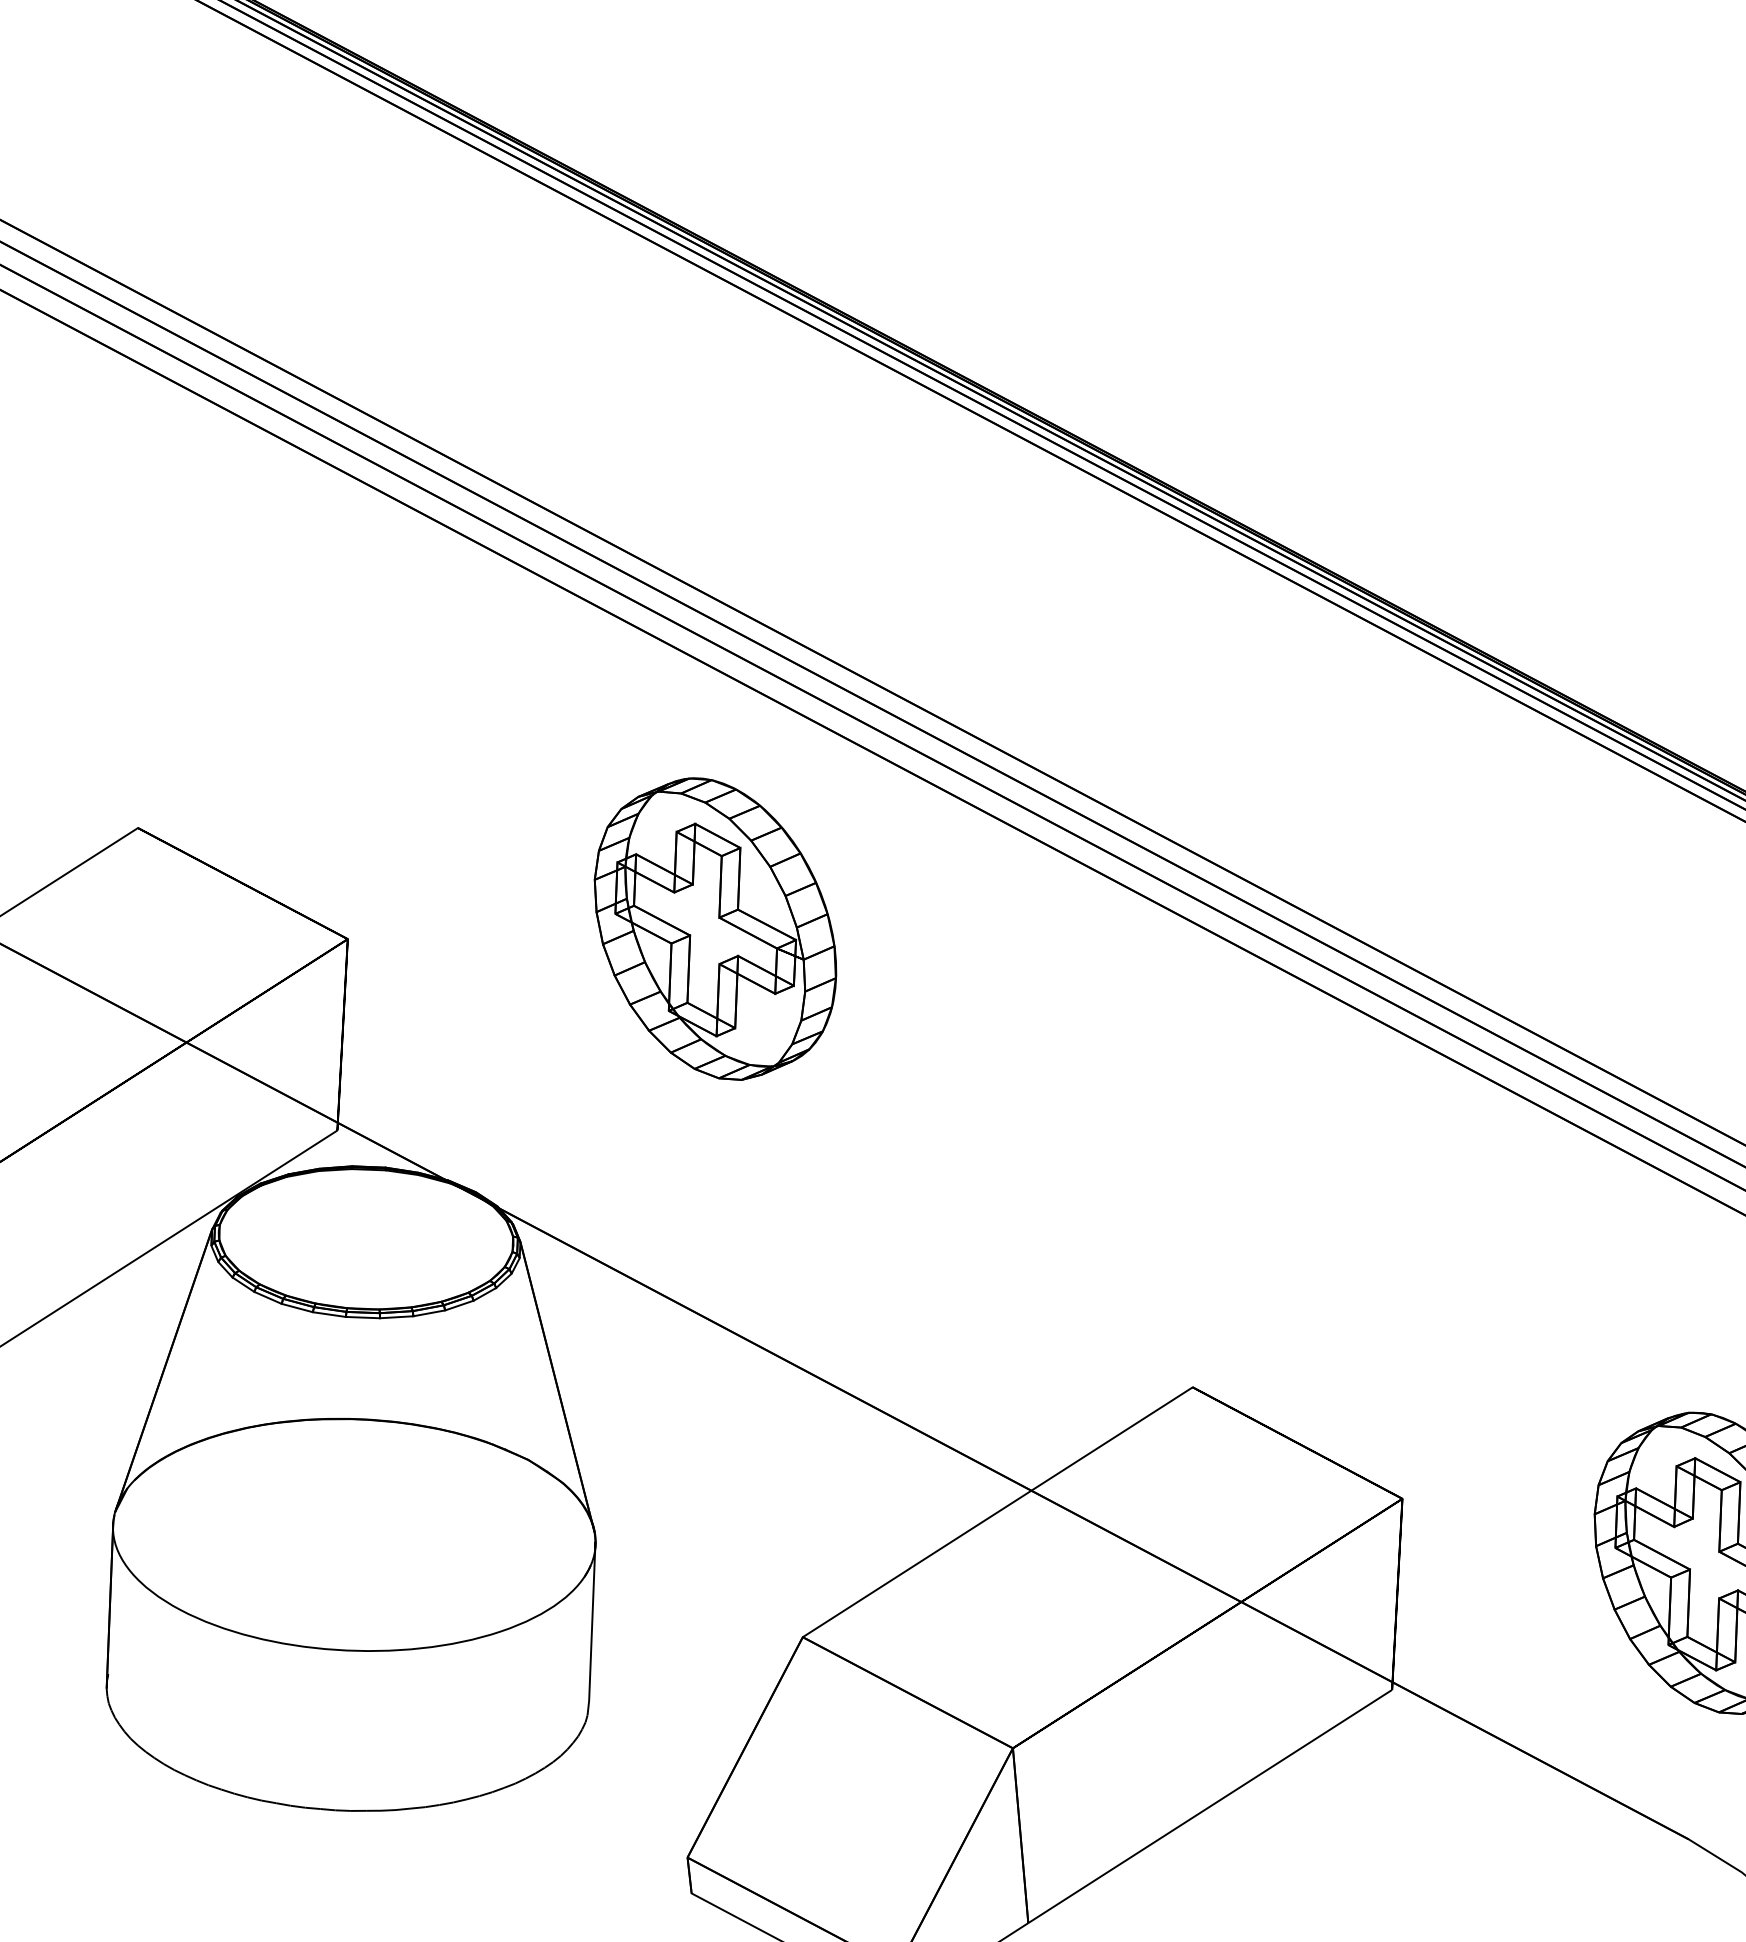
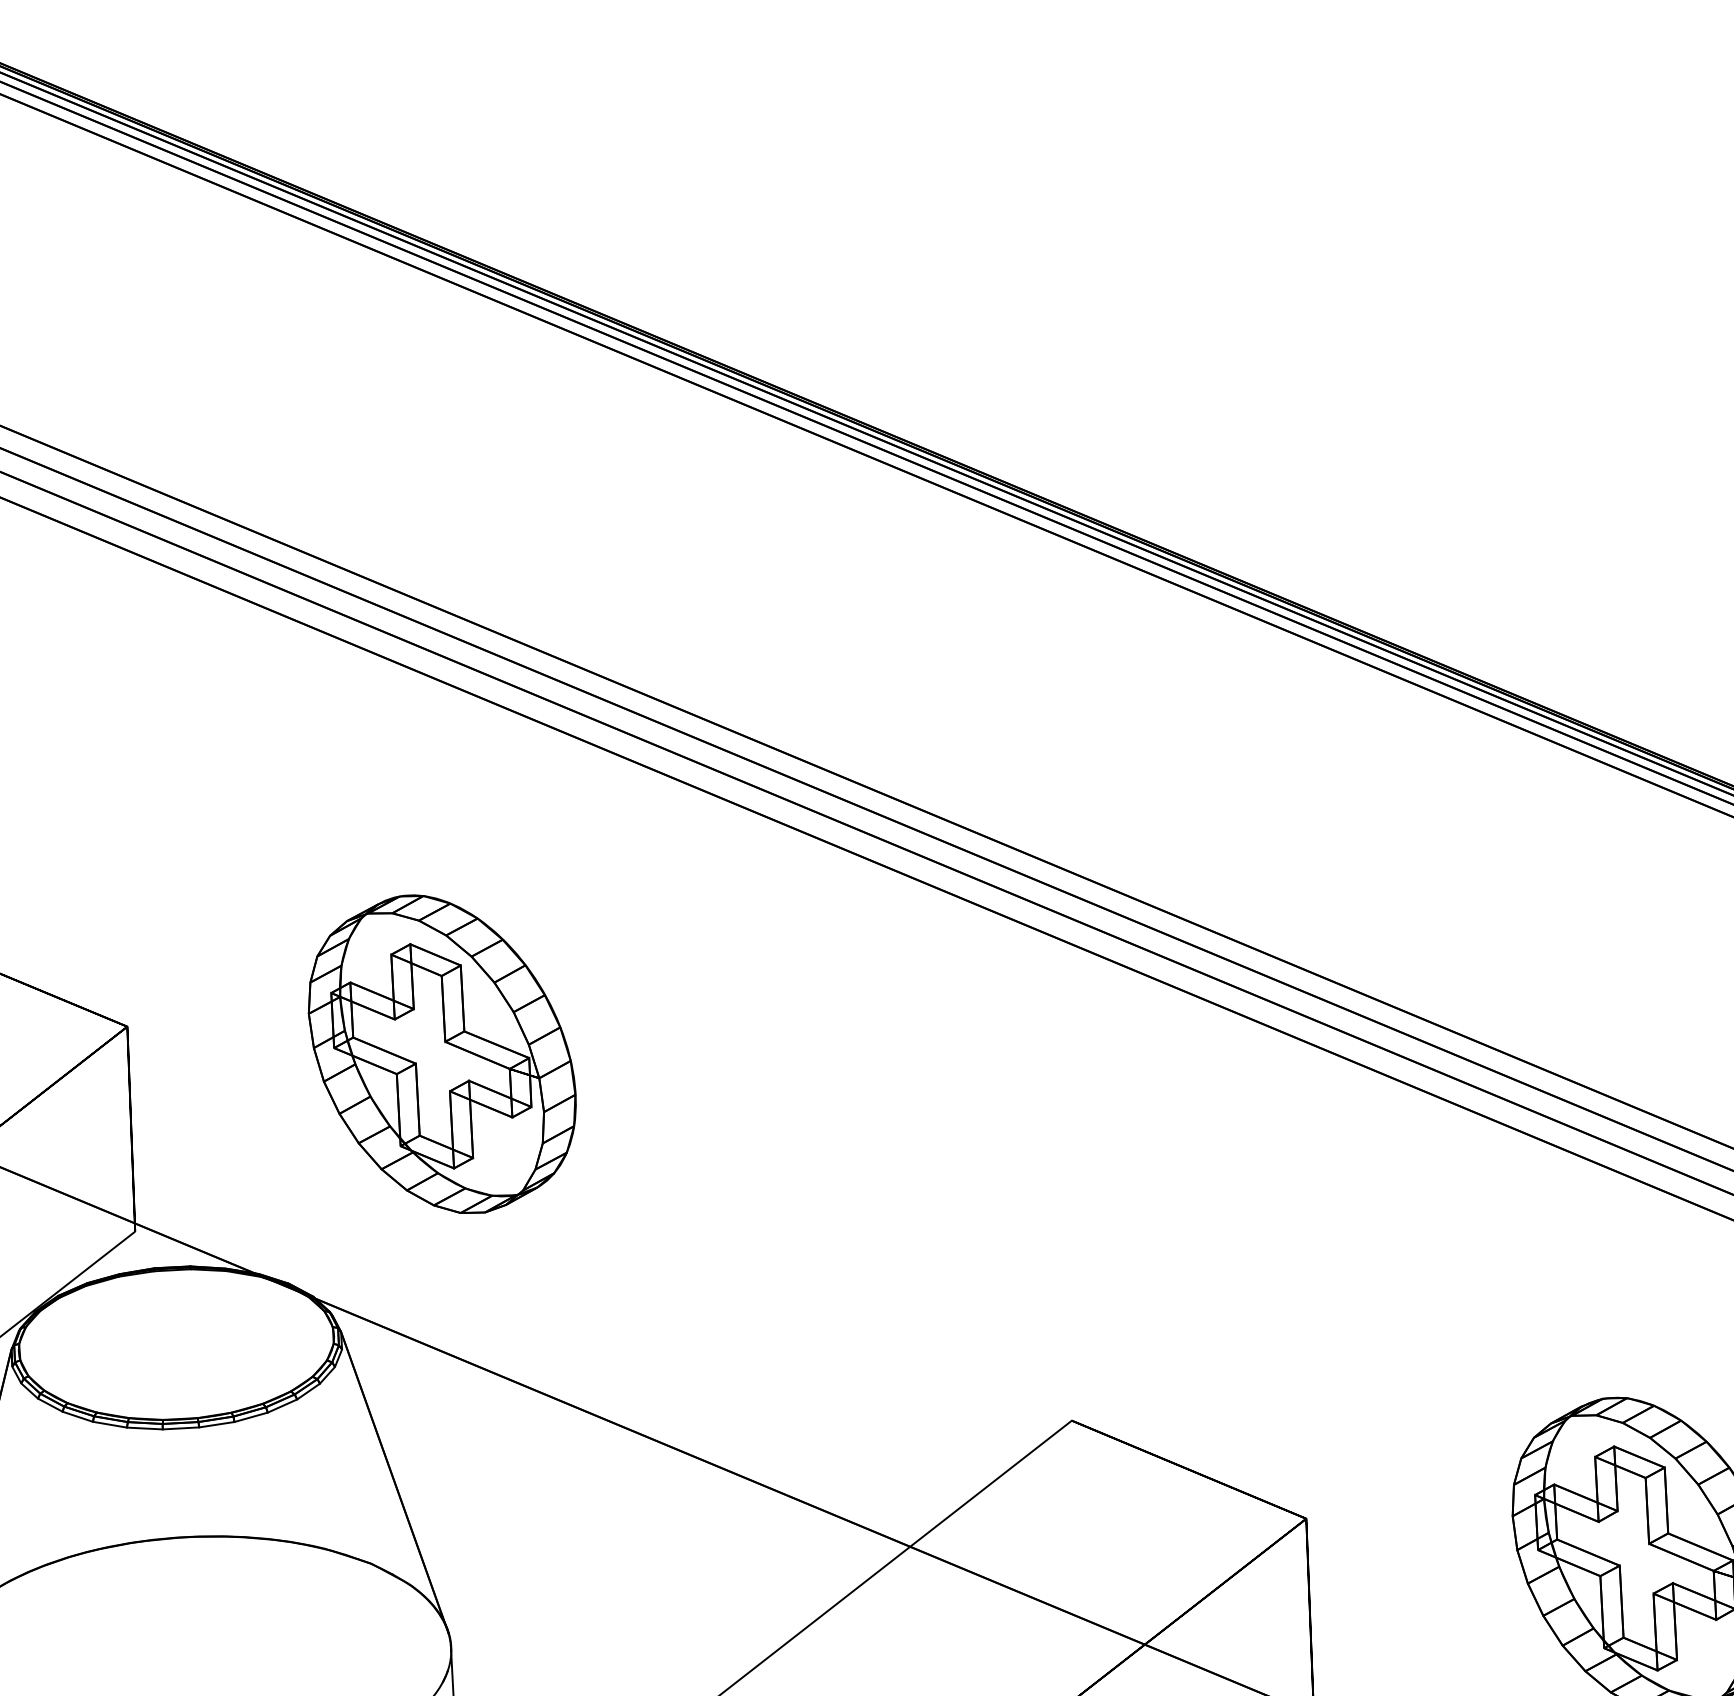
part: (715, 928) -> (442, 1053), moved

